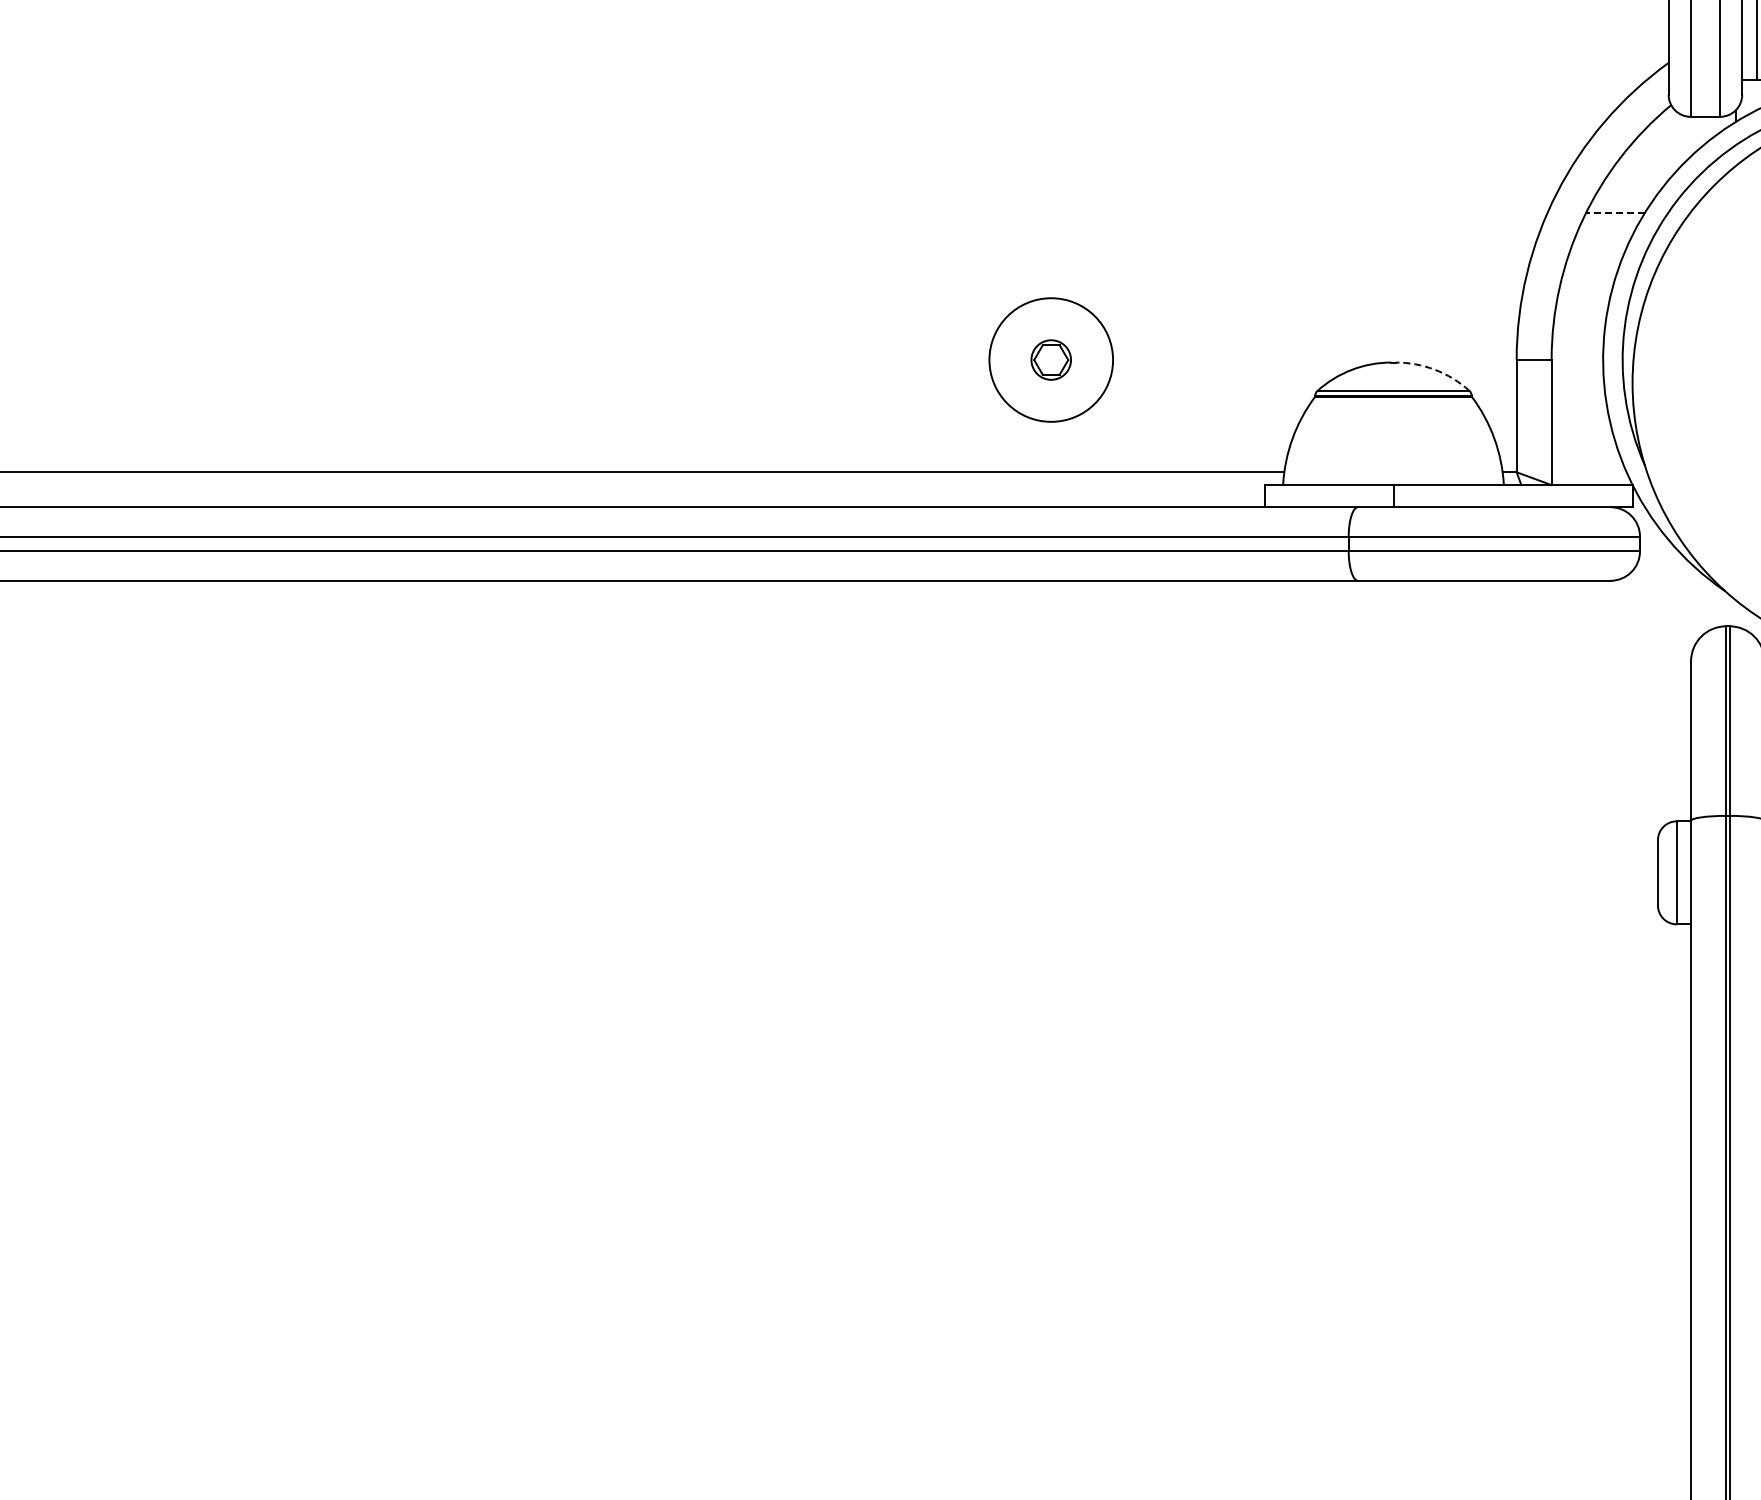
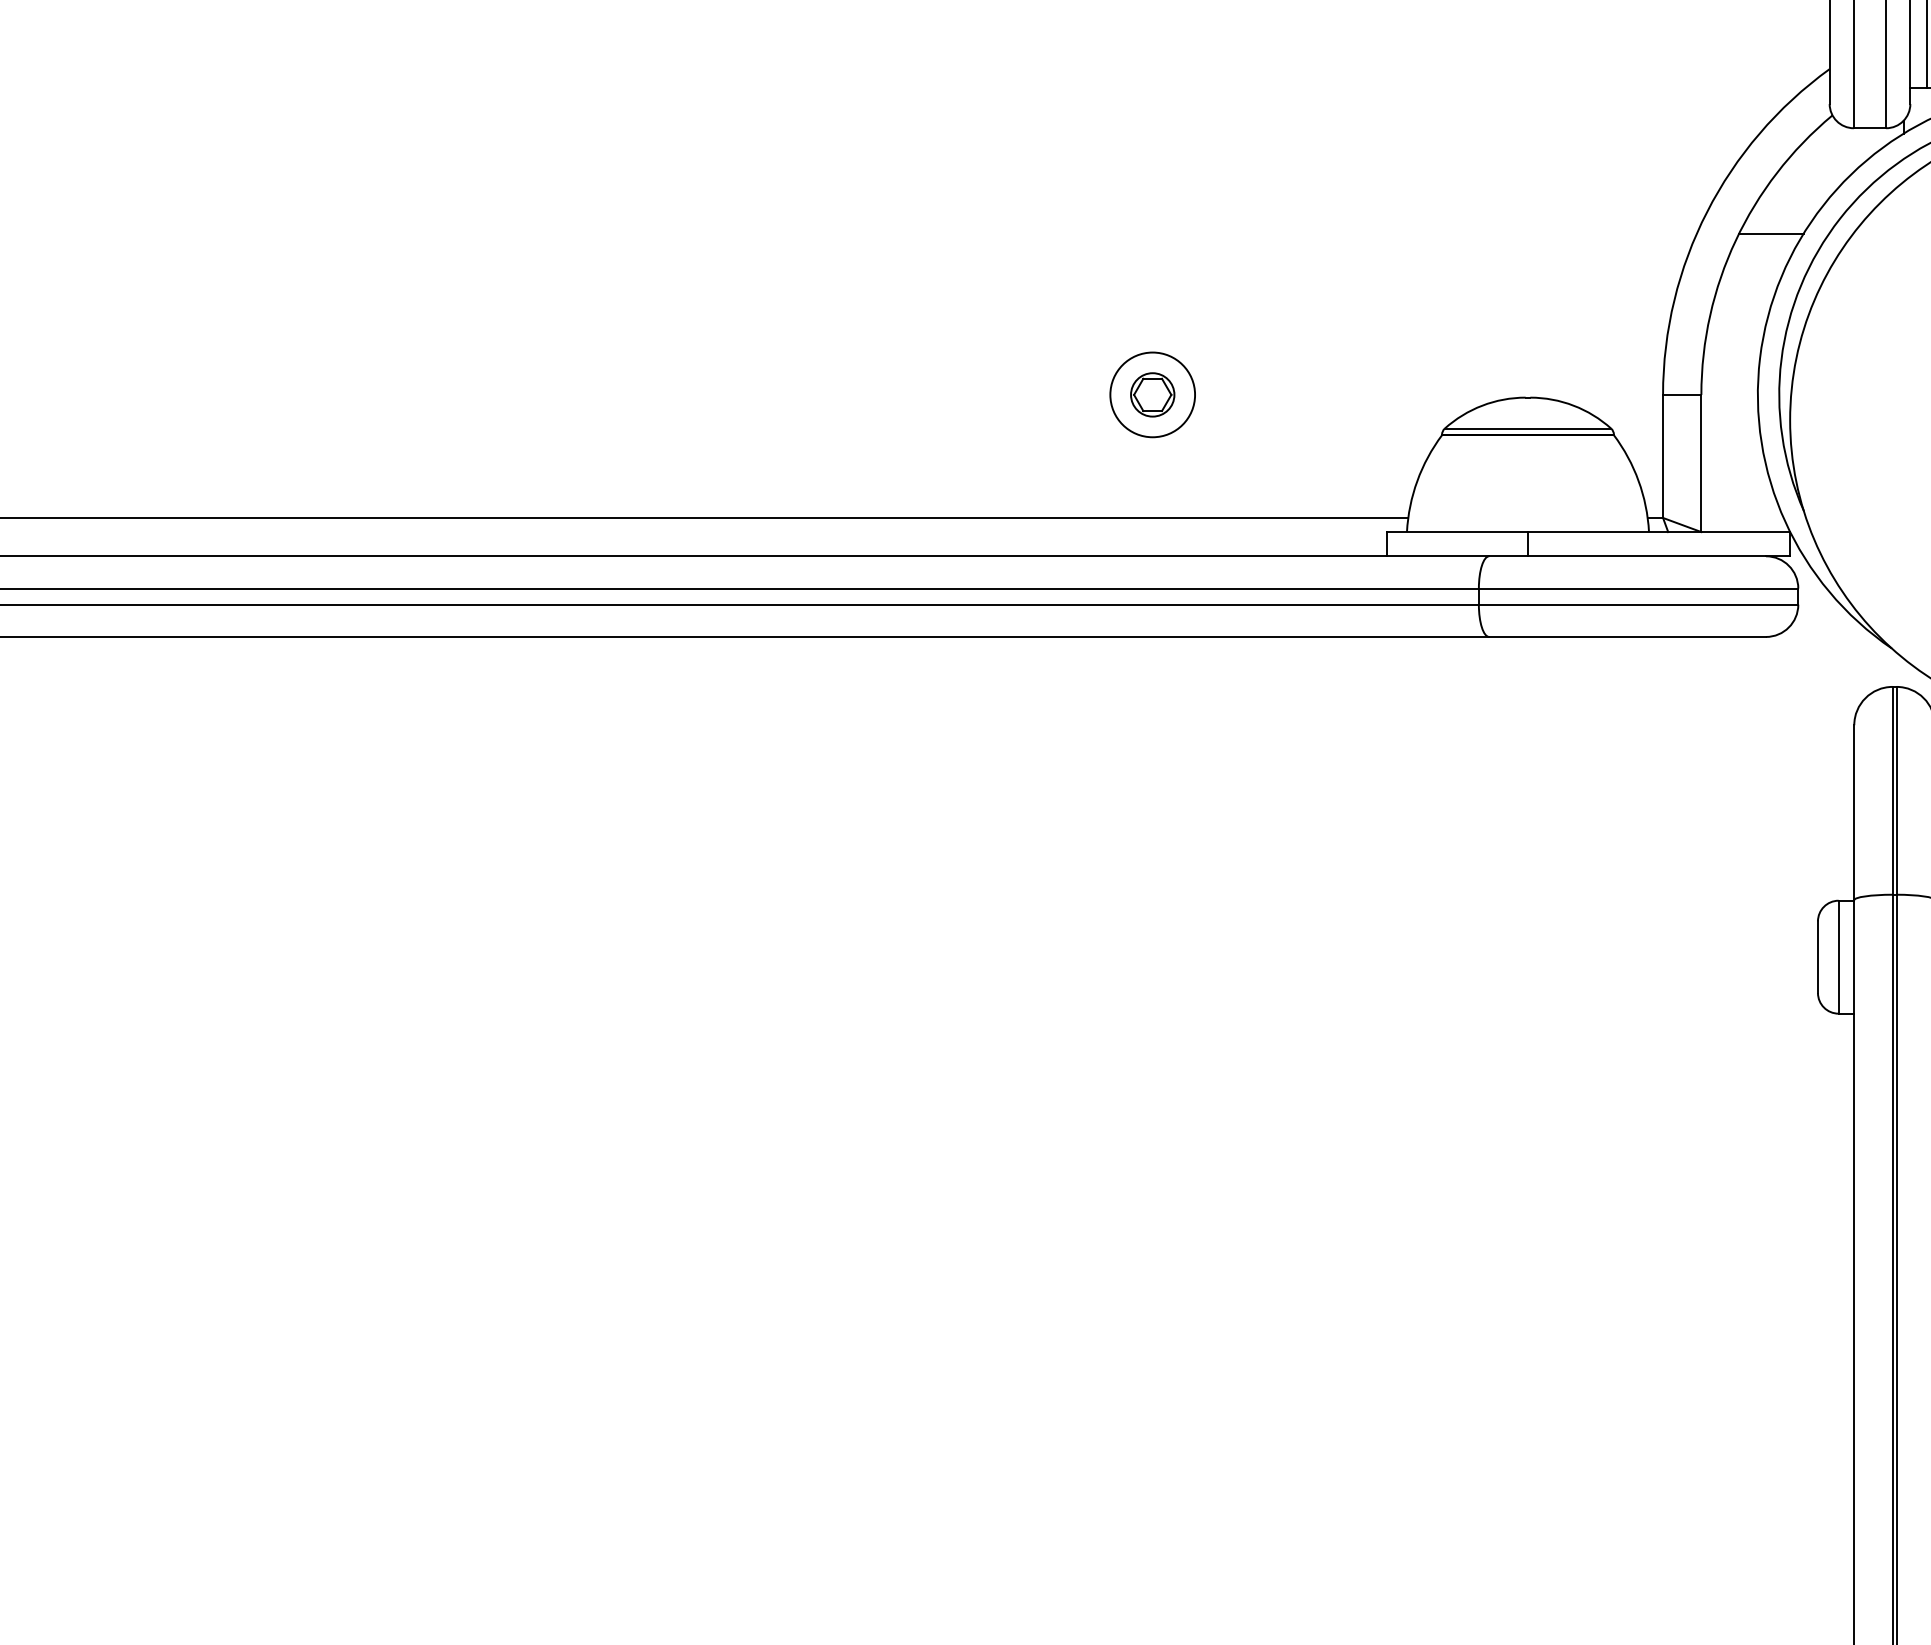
line: (1615, 212) -> (1771, 233), dashed -> solid
circle: (1050, 359) -> (1151, 394), size x0.62
arc: (1435, 369) -> (1574, 405), dashed -> solid

